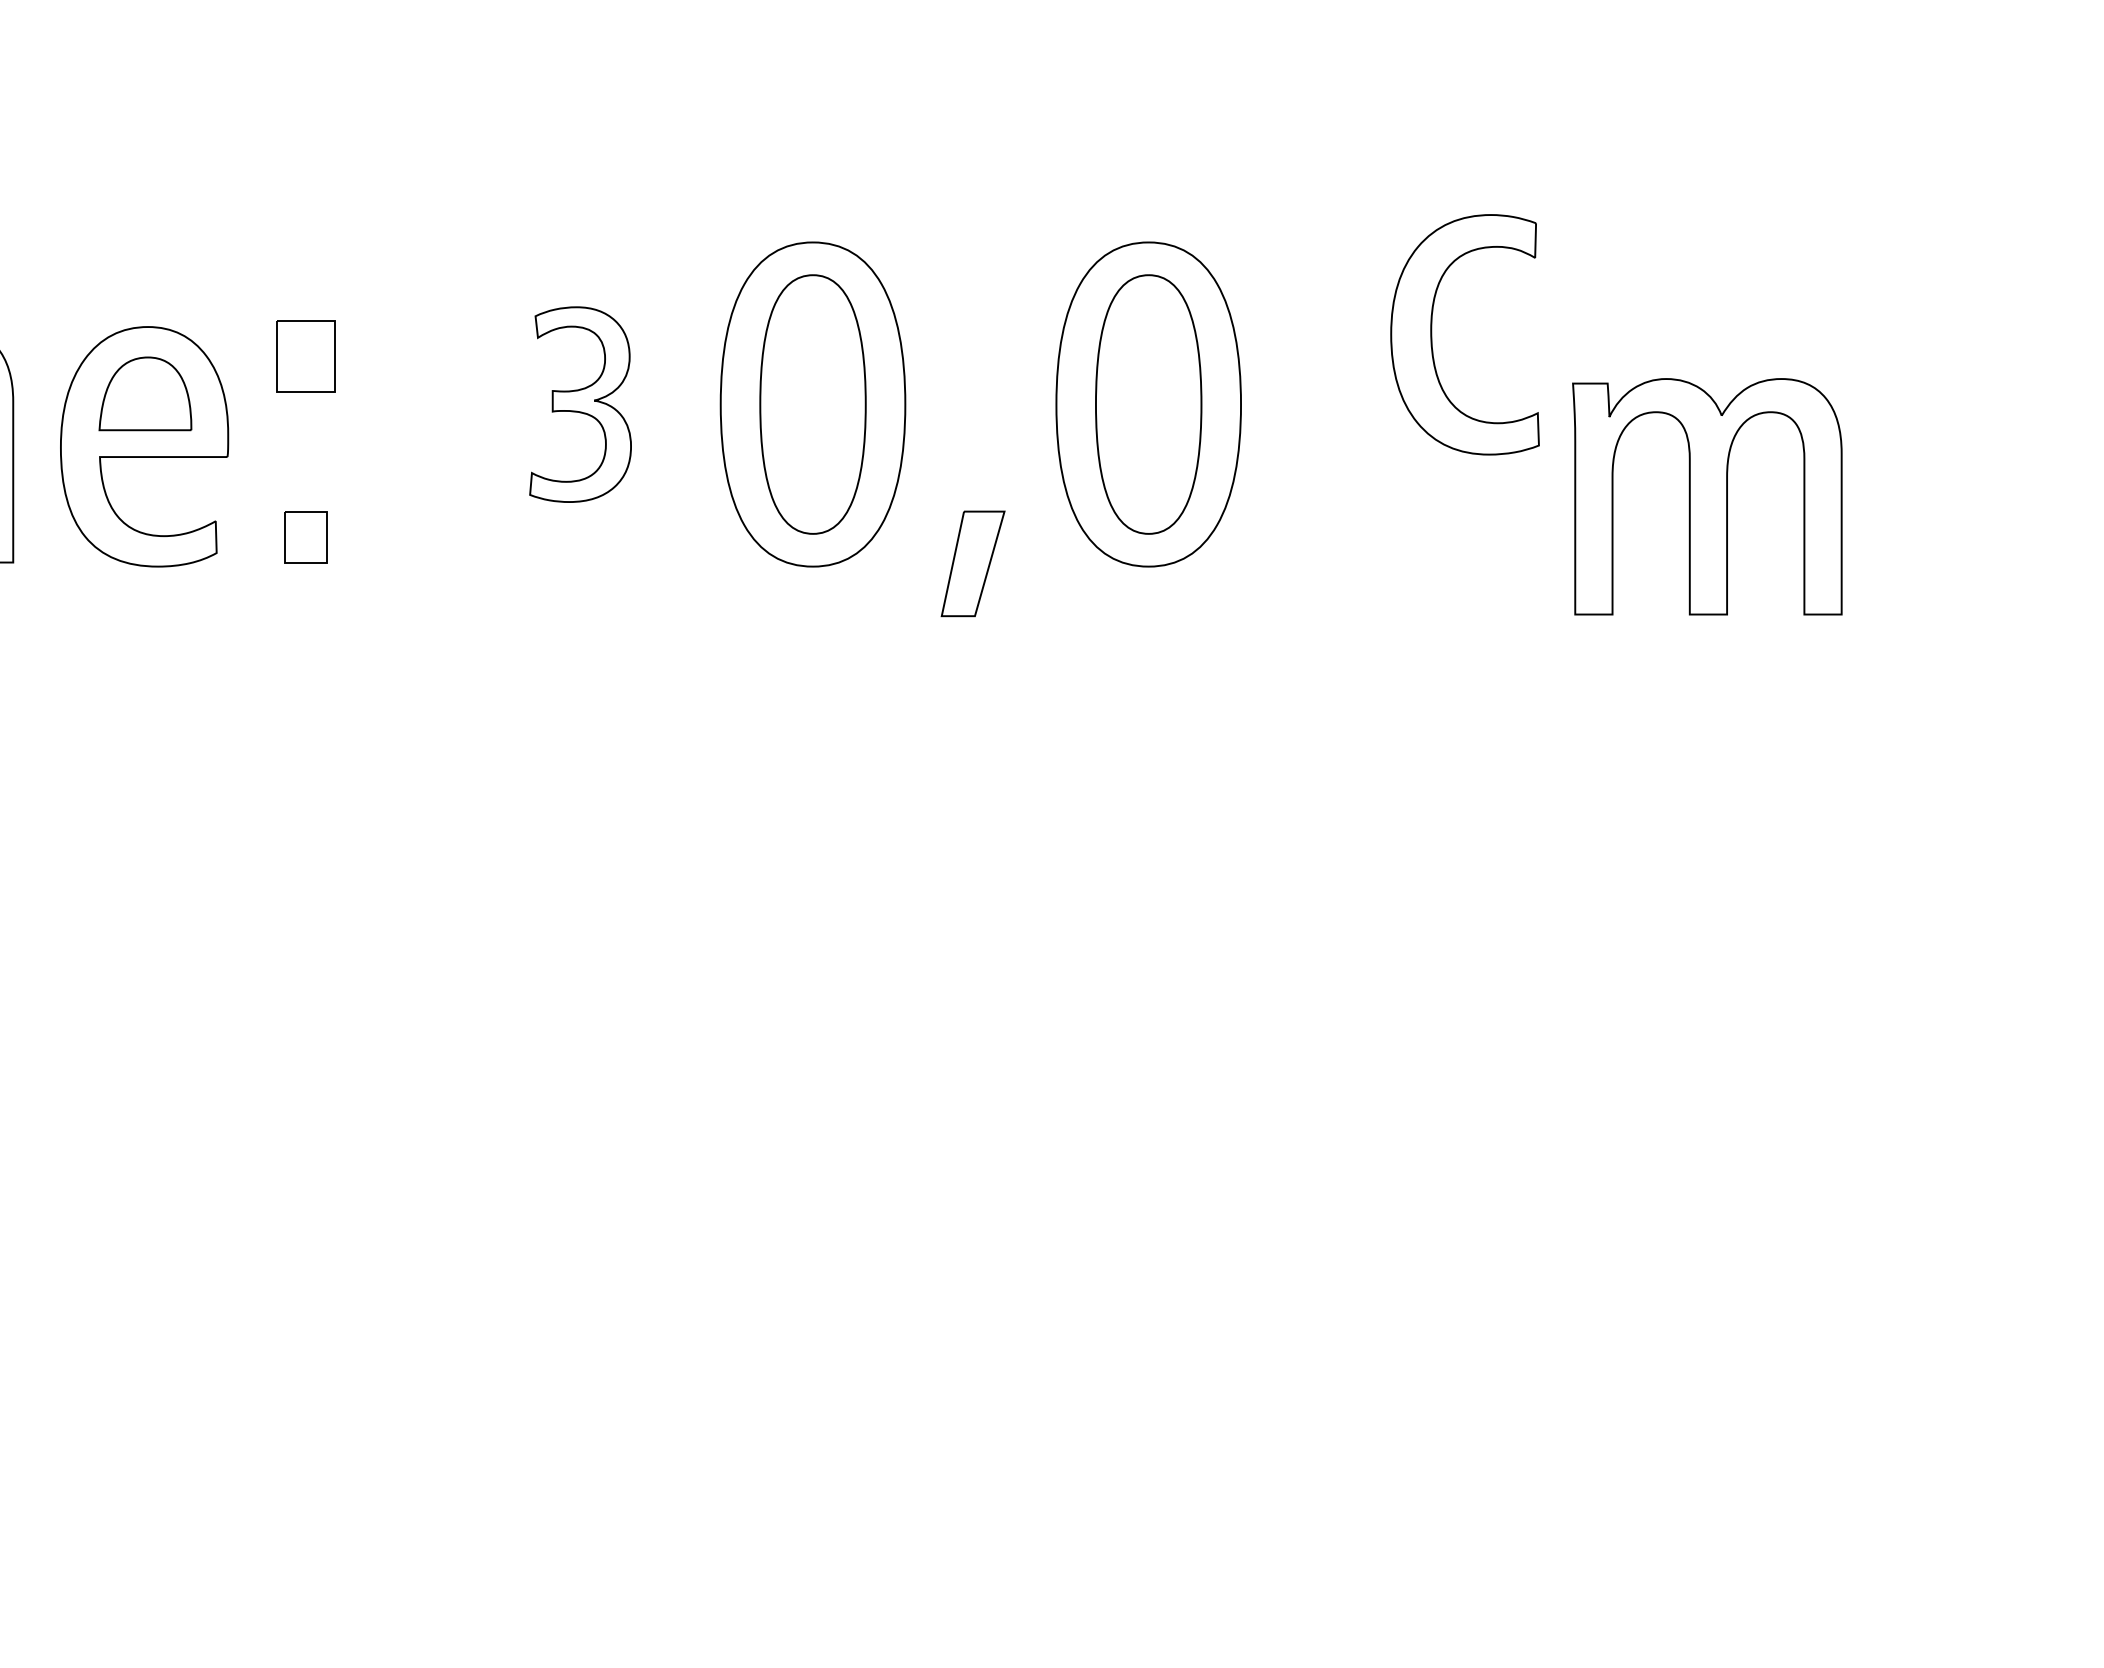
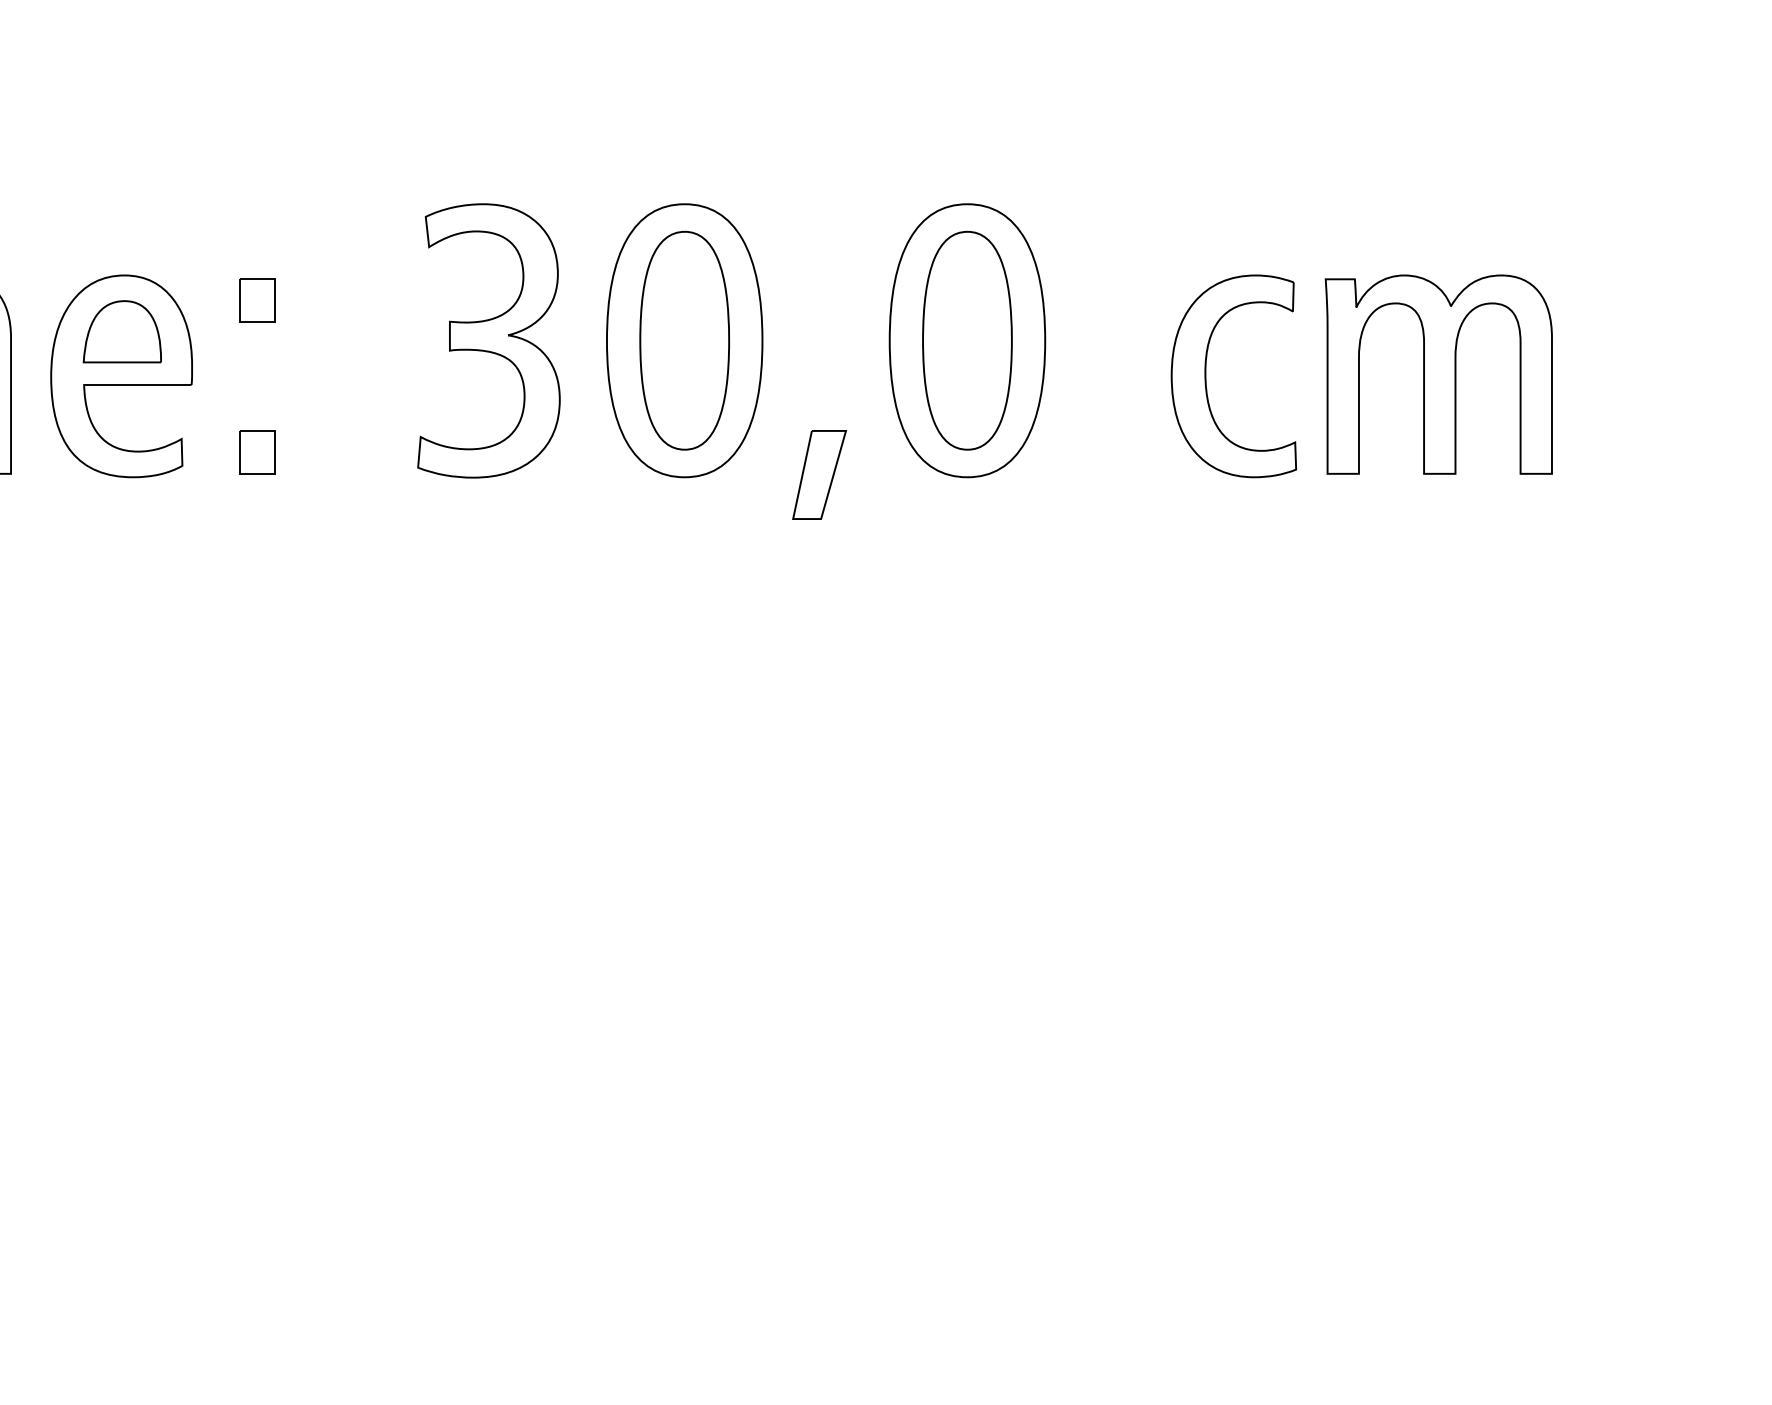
part: (1432, 334) -> (1206, 376), moved
part: (305, 356) -> (257, 300), size x0.71
part: (580, 404) -> (488, 340), size x1.67
part: (1707, 496) -> (1438, 374), moved

